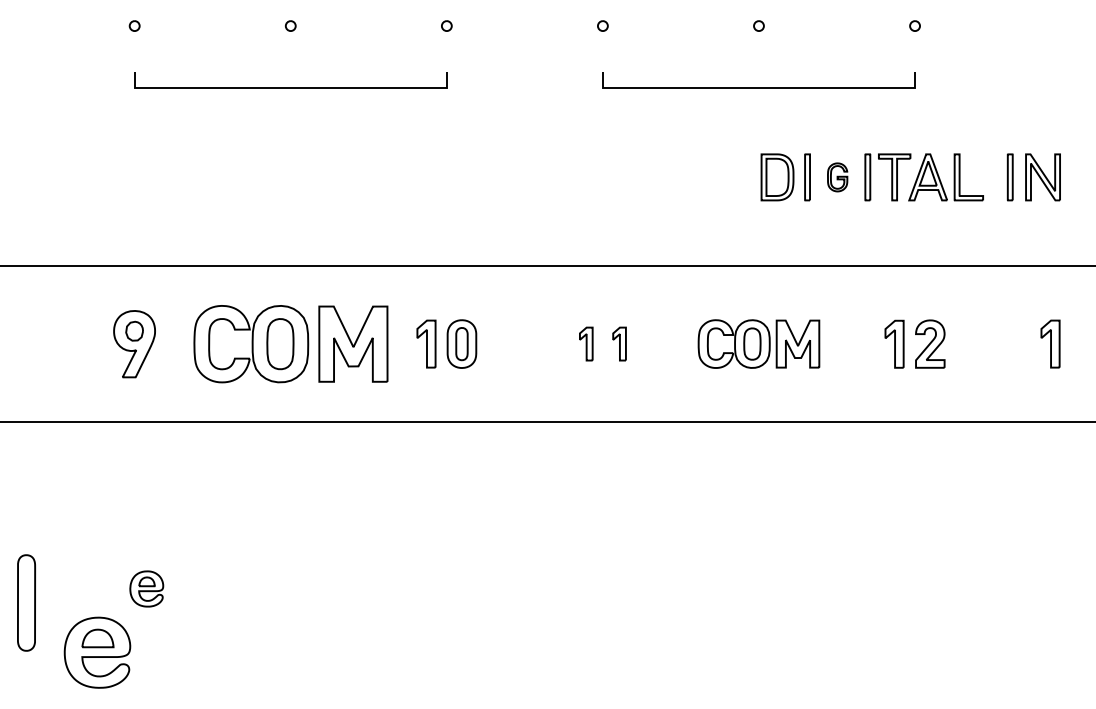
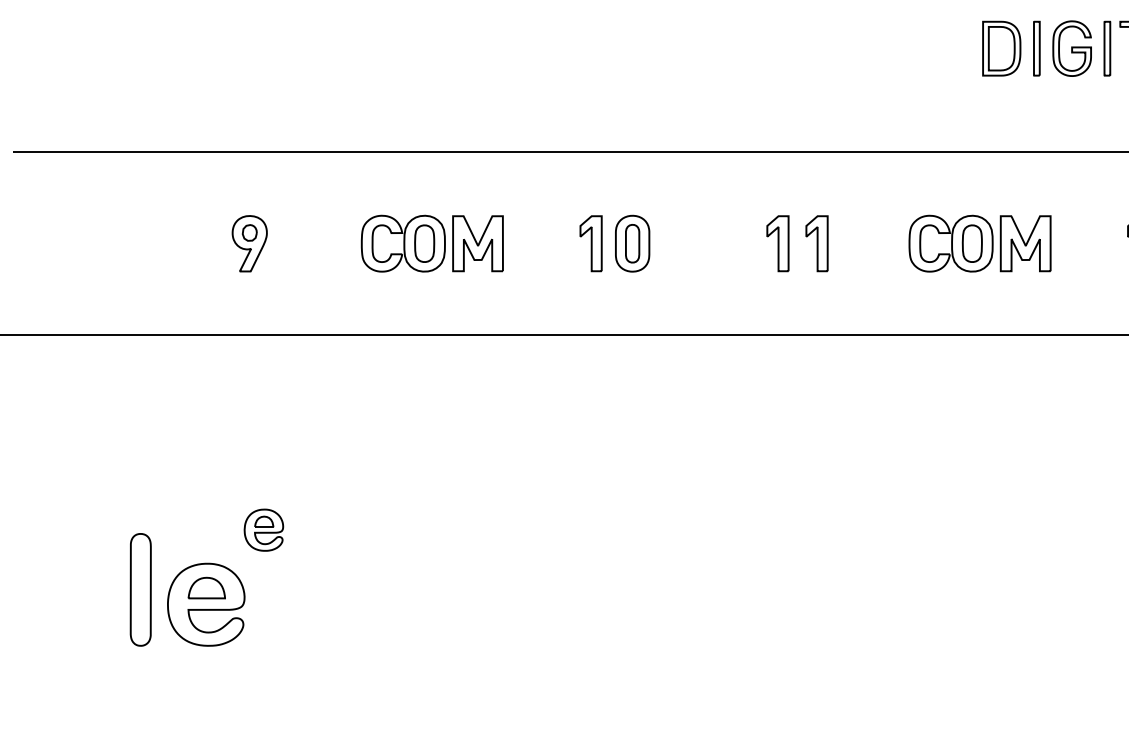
part: (837, 177) -> (1071, 48), size x1.67
part: (134, 343) -> (249, 243), size x0.71
part: (290, 343) -> (432, 243), size x0.62
part: (586, 343) -> (778, 243), size x1.43
part: (619, 343) -> (816, 243), size x1.43
part: (26, 602) -> (140, 589), moved

